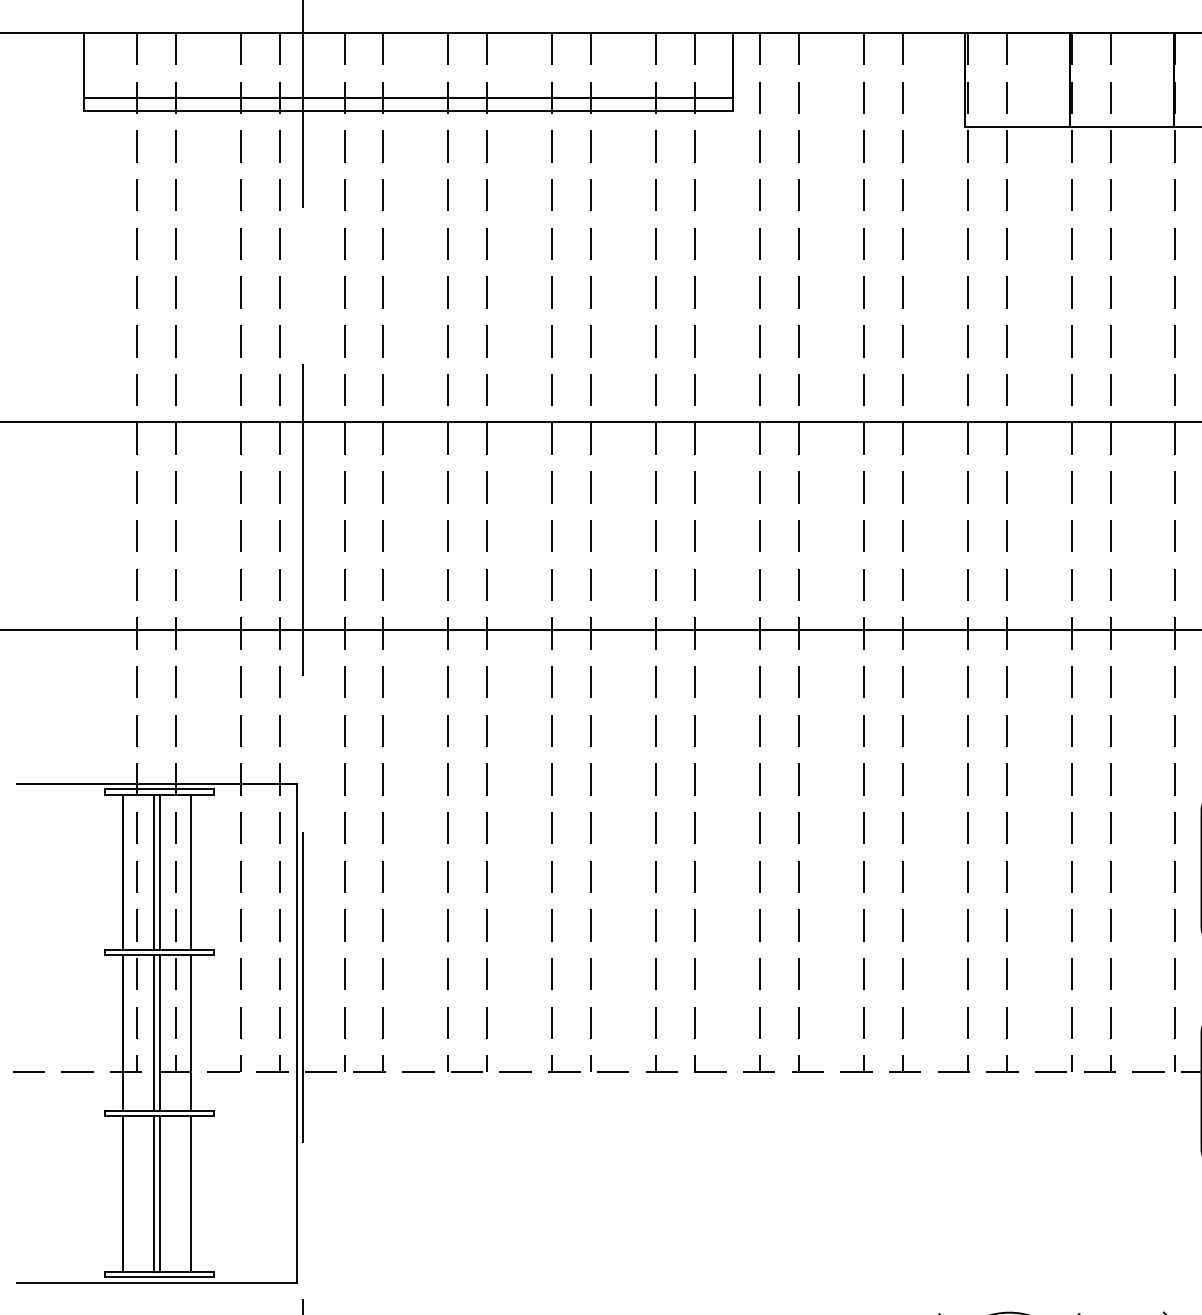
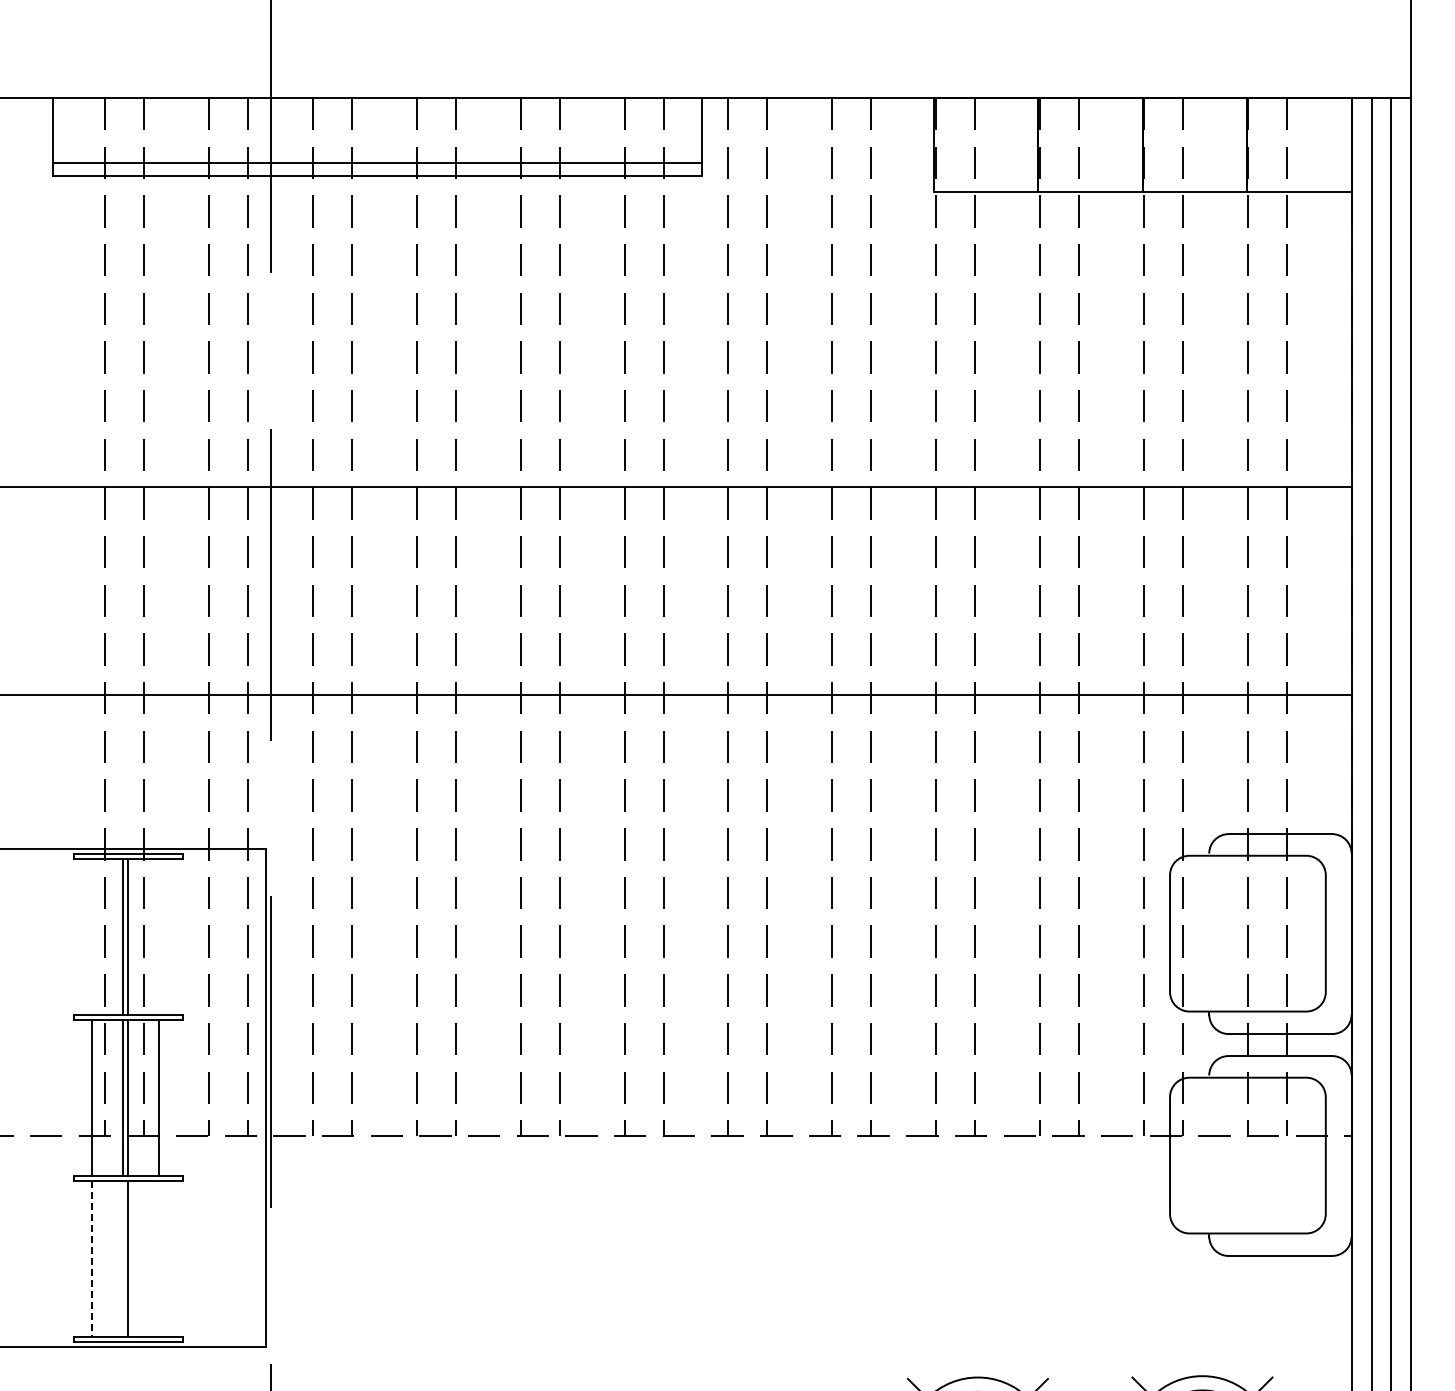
line: (123, 872) -> (91, 937), removed
line: (191, 872) -> (159, 937), removed
line: (123, 1194) -> (91, 1259), solid -> dashed
line: (154, 1194) -> (122, 1259), removed
line: (191, 1194) -> (159, 1259), removed

